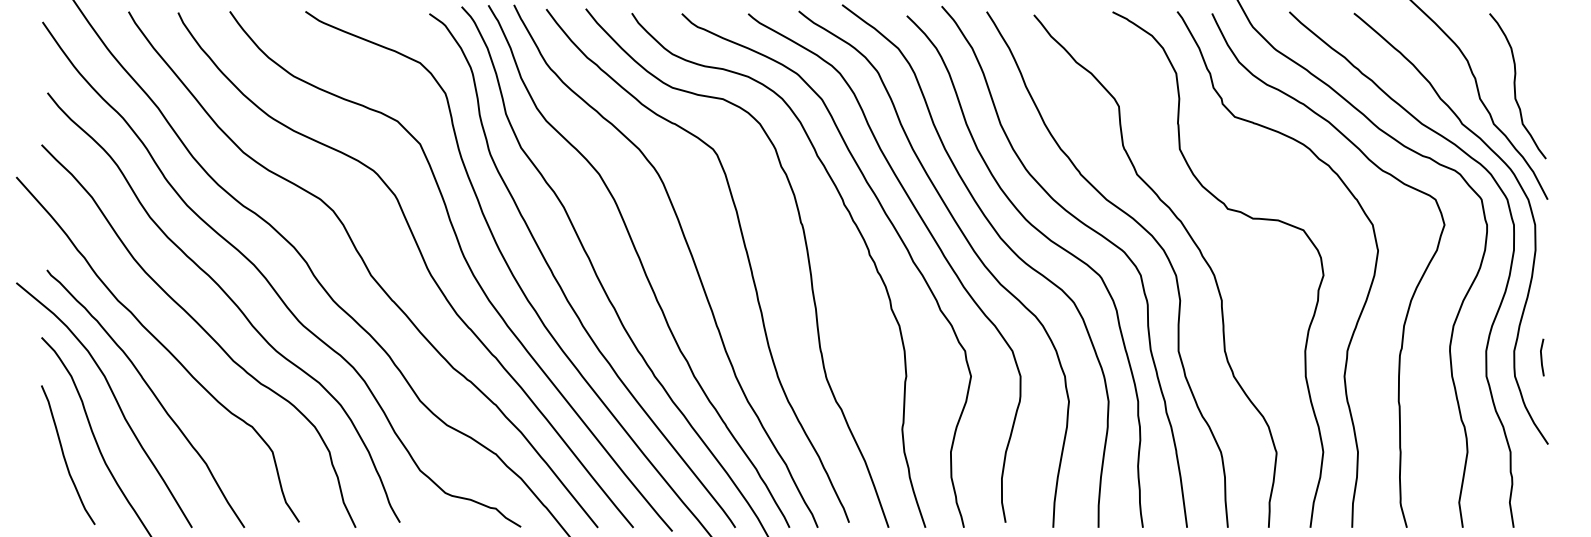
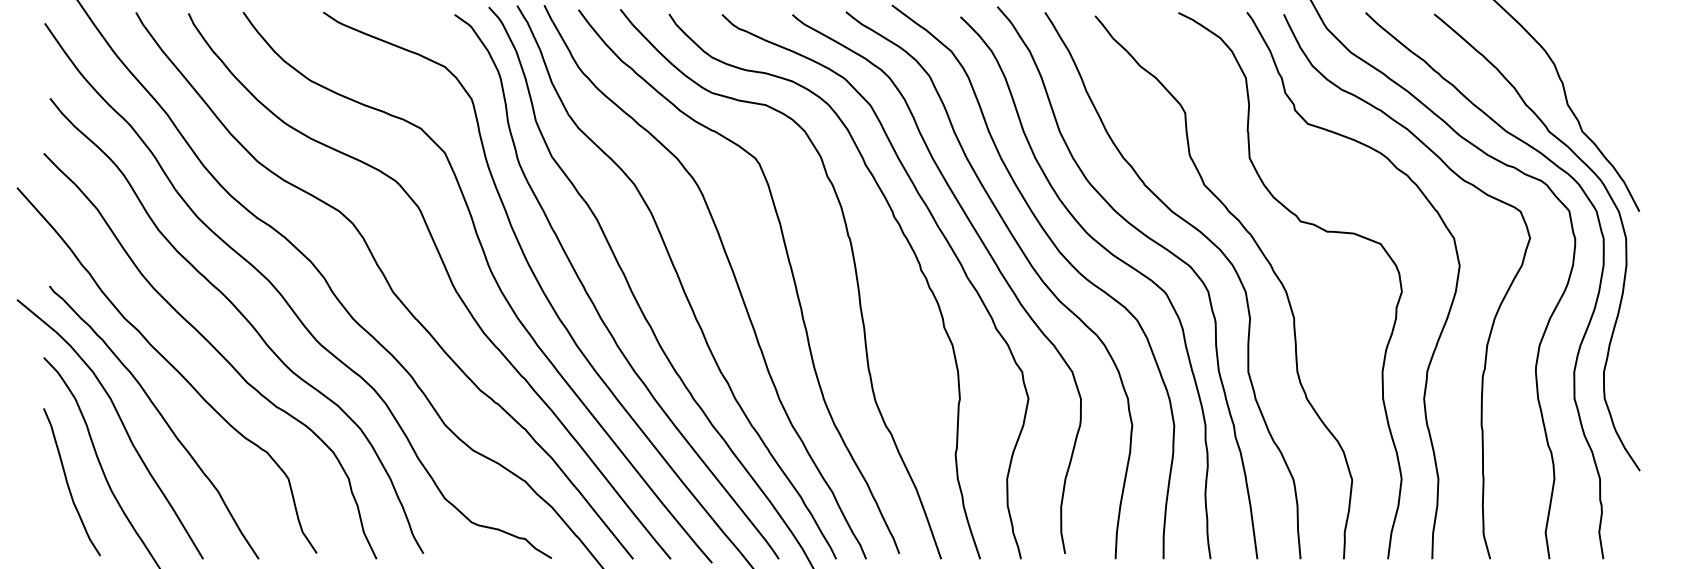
curve: (1515, 86) -> (1605, 91), removed
line: (1542, 357) -> (1633, 378), removed

